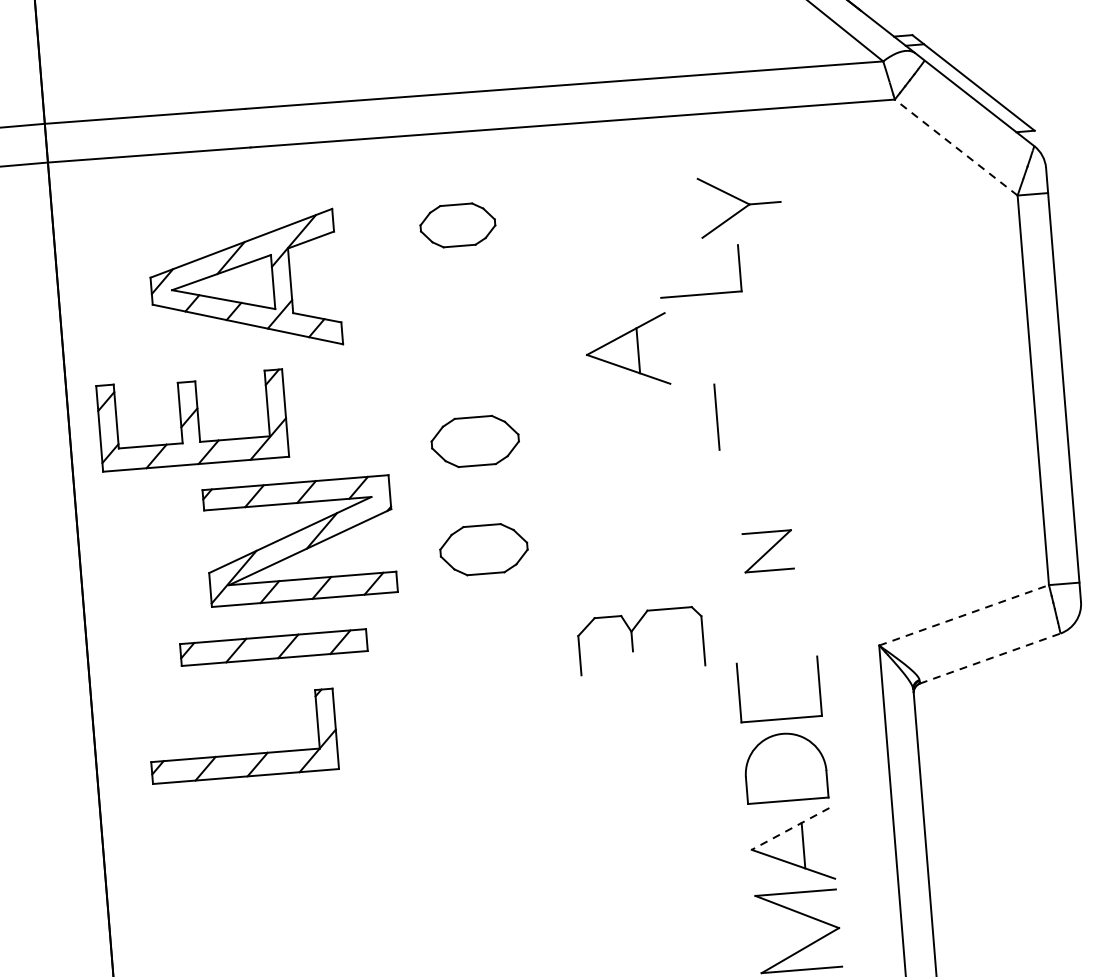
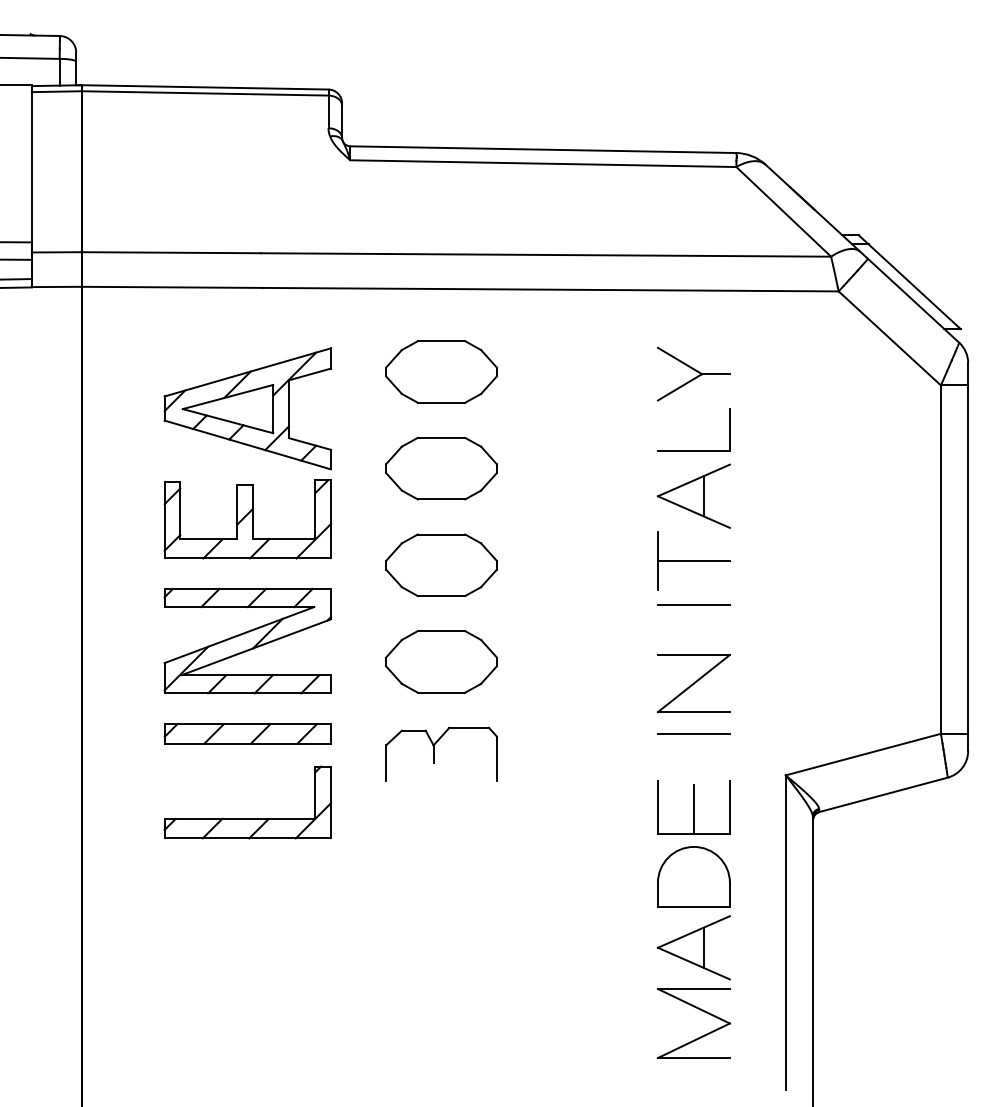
line: (955, 147) -> (889, 338), dashed -> solid
part: (457, 224) -> (441, 371), size x1.67
part: (700, 294) -> (693, 450), moved
part: (466, 333) -> (441, 468), added
part: (626, 350) -> (693, 495), moved
line: (756, 413) -> (693, 560), added
part: (192, 420) -> (247, 519), moved
part: (475, 440) -> (441, 564), size x1.43
line: (760, 463) -> (693, 605), added
part: (299, 540) -> (247, 640), moved
part: (483, 549) -> (441, 661), size x1.43
part: (767, 551) -> (693, 683), size x1.67
line: (772, 607) -> (693, 733), added
line: (964, 615) -> (863, 754), dashed -> solid
part: (633, 640) -> (434, 753), moved
line: (990, 658) -> (883, 794), dashed -> solid
line: (779, 692) -> (693, 809), added
part: (243, 754) -> (247, 818), moved
line: (790, 829) -> (693, 932), dashed -> solid

